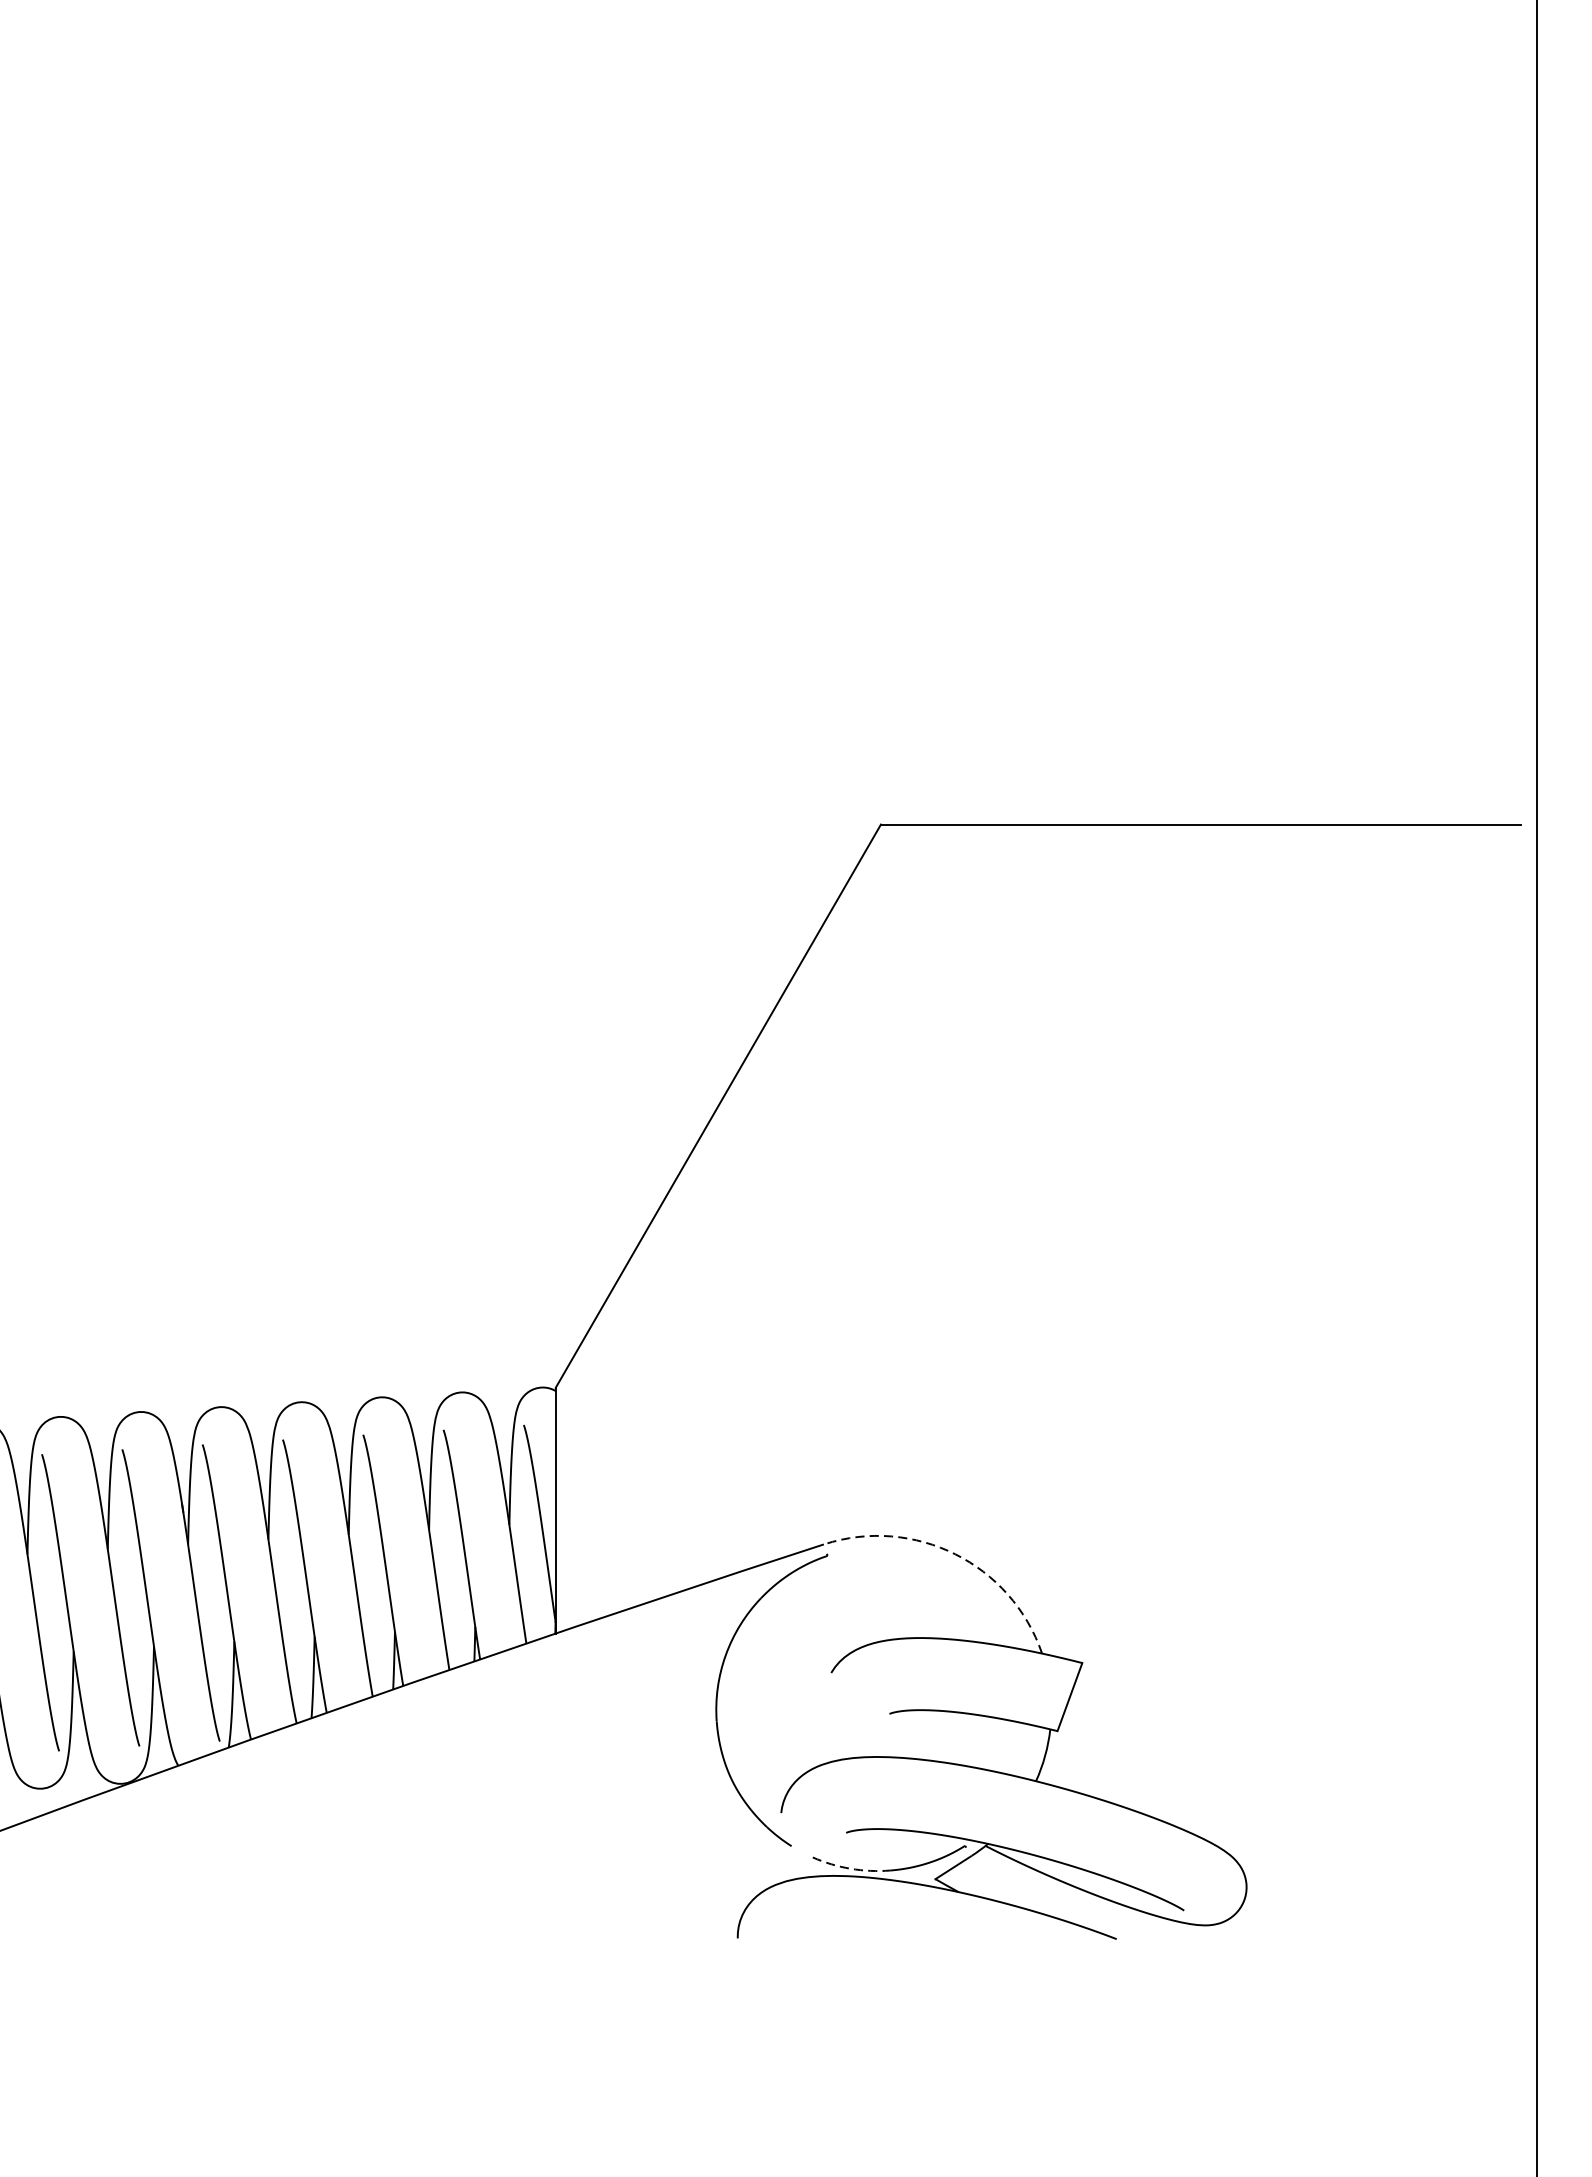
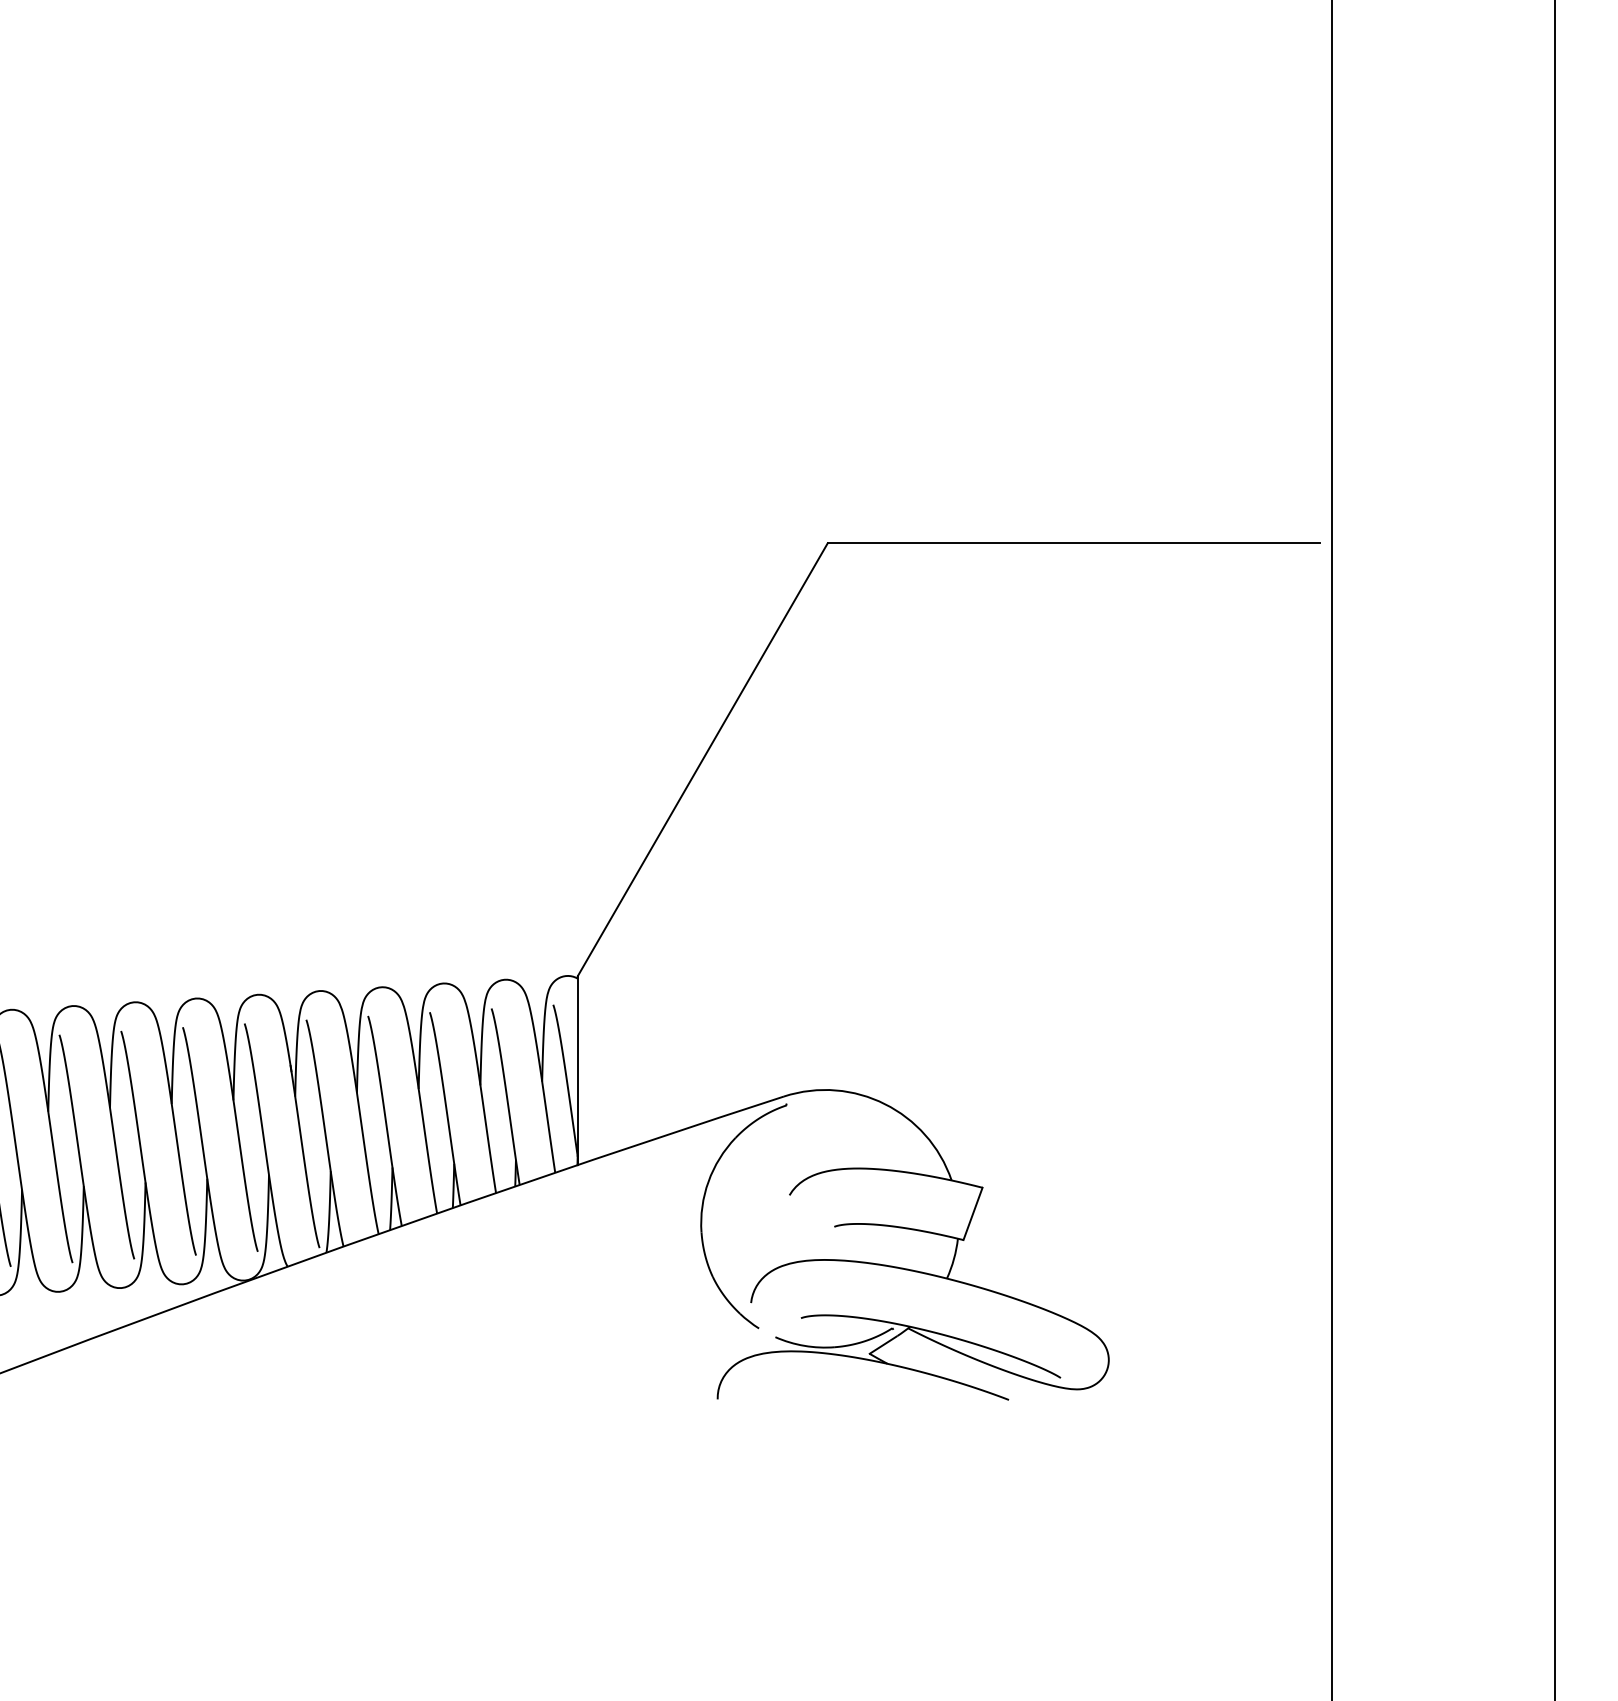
arc: (954, 1554) -> (884, 1104), dashed -> solid
arc: (850, 1868) -> (804, 1345), dashed -> solid

